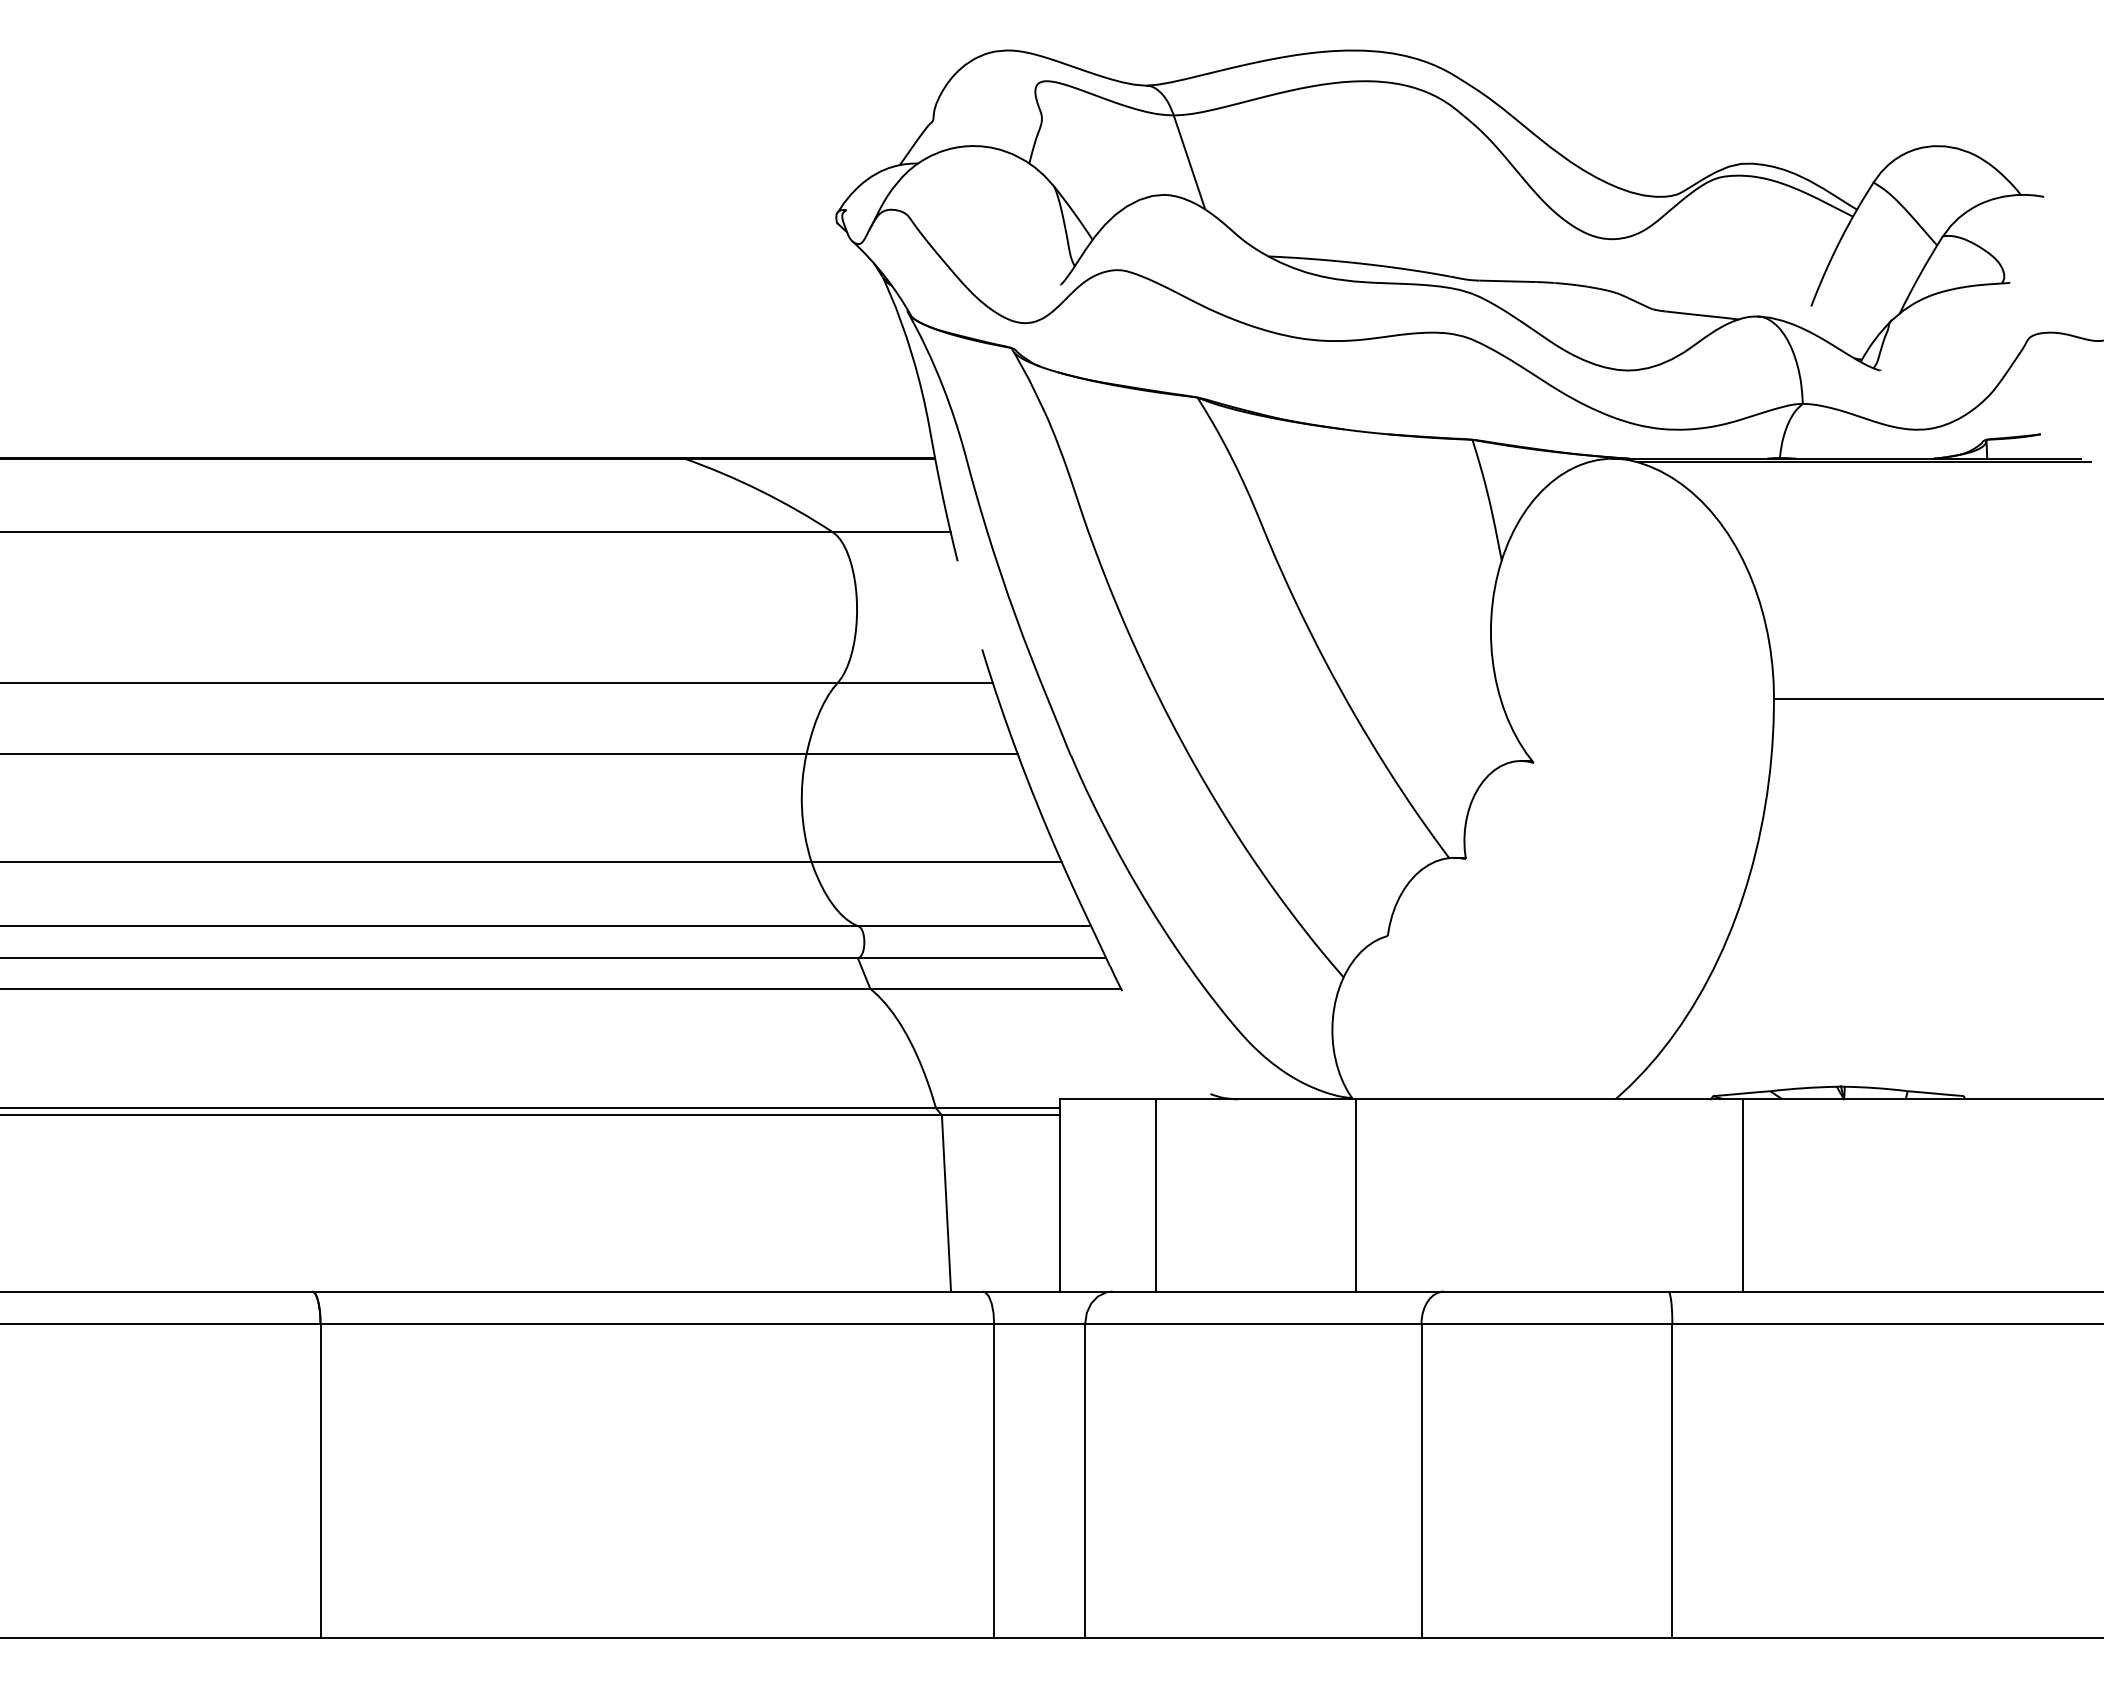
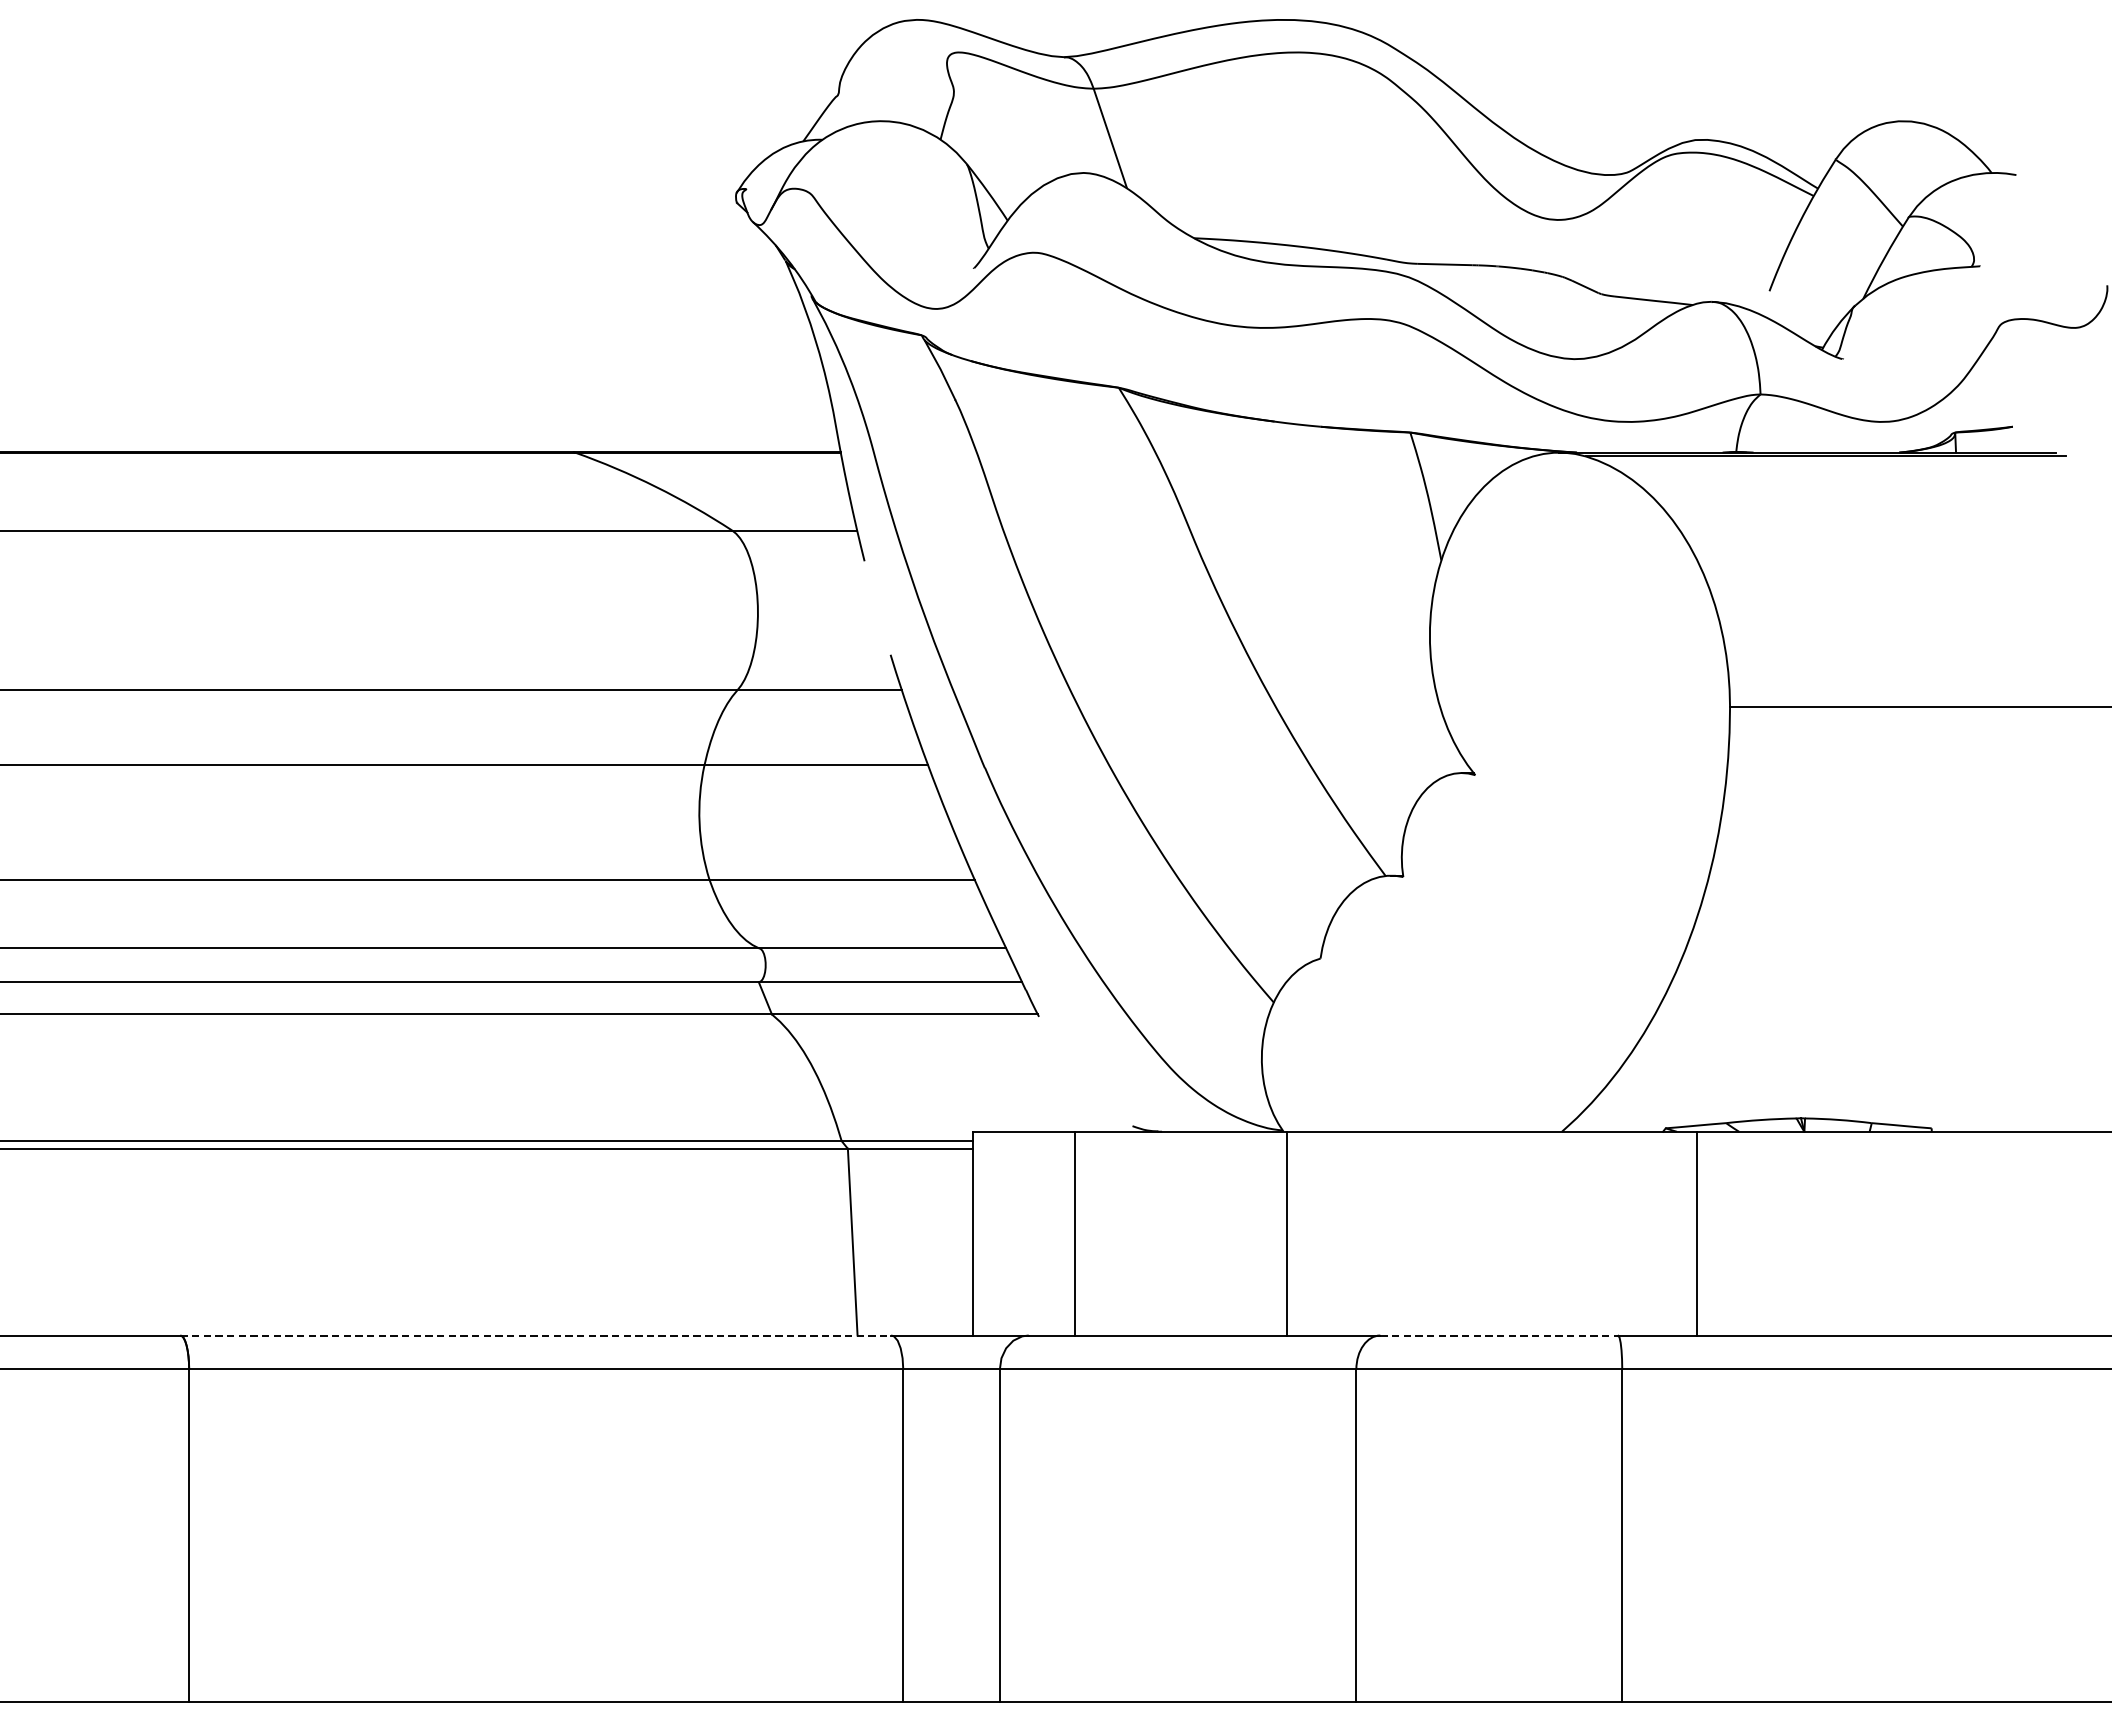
line: (648, 1291) -> (536, 1335), solid -> dashed
line: (1556, 1291) -> (1499, 1335), solid -> dashed

